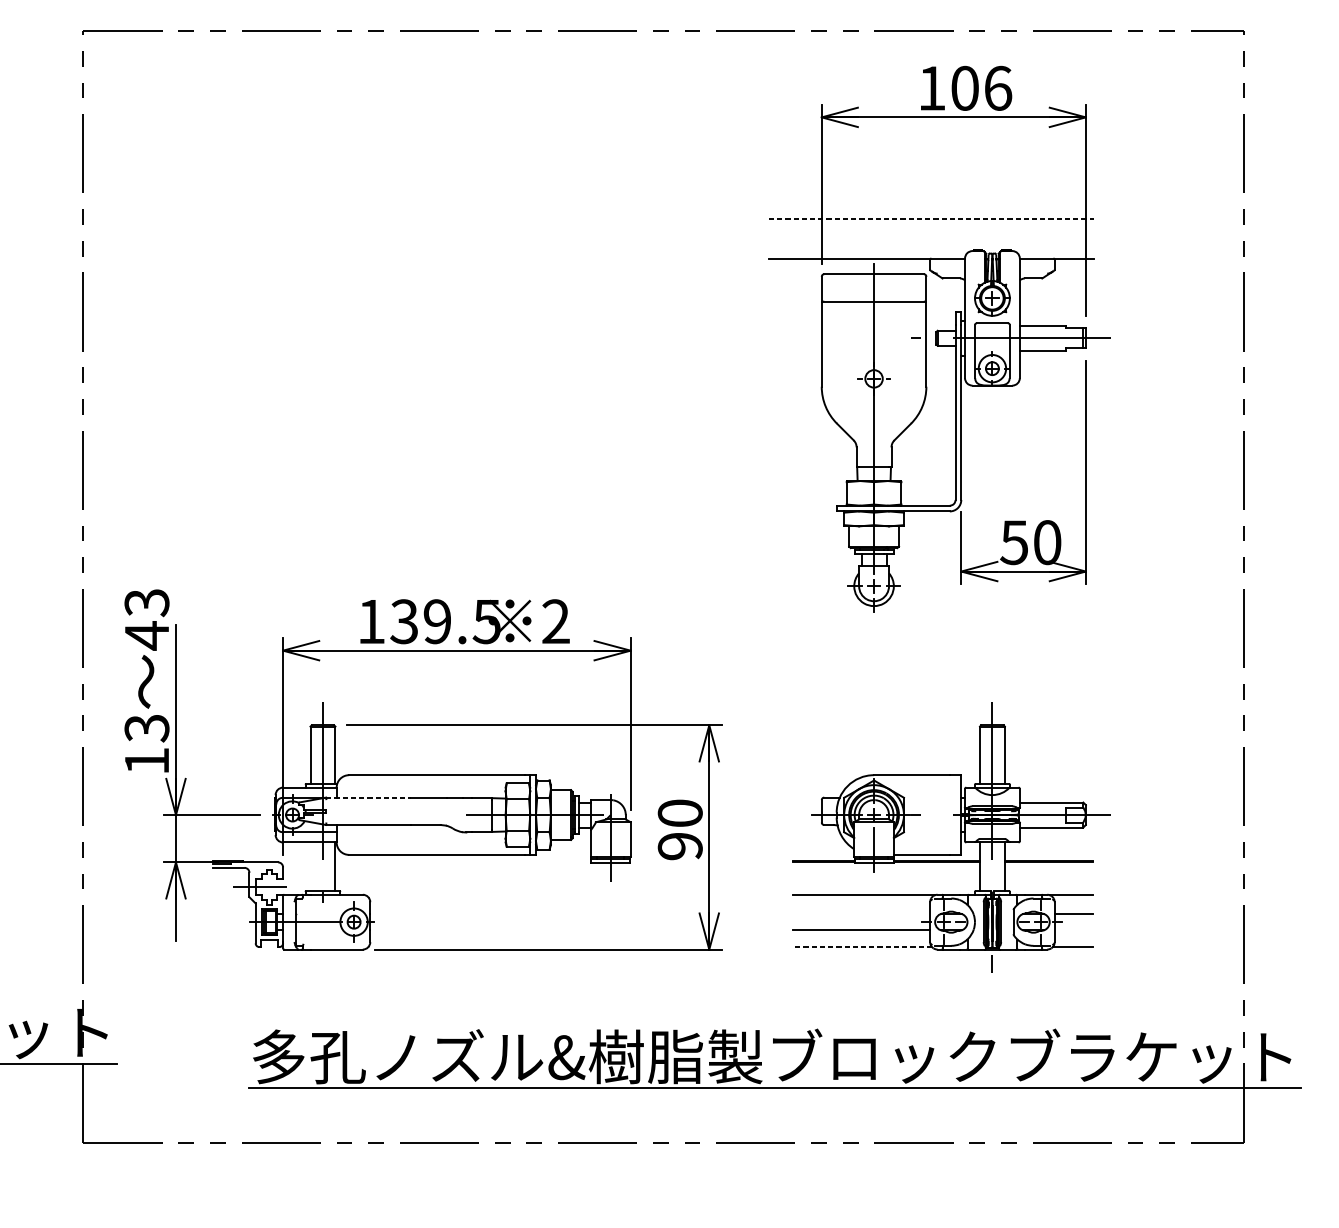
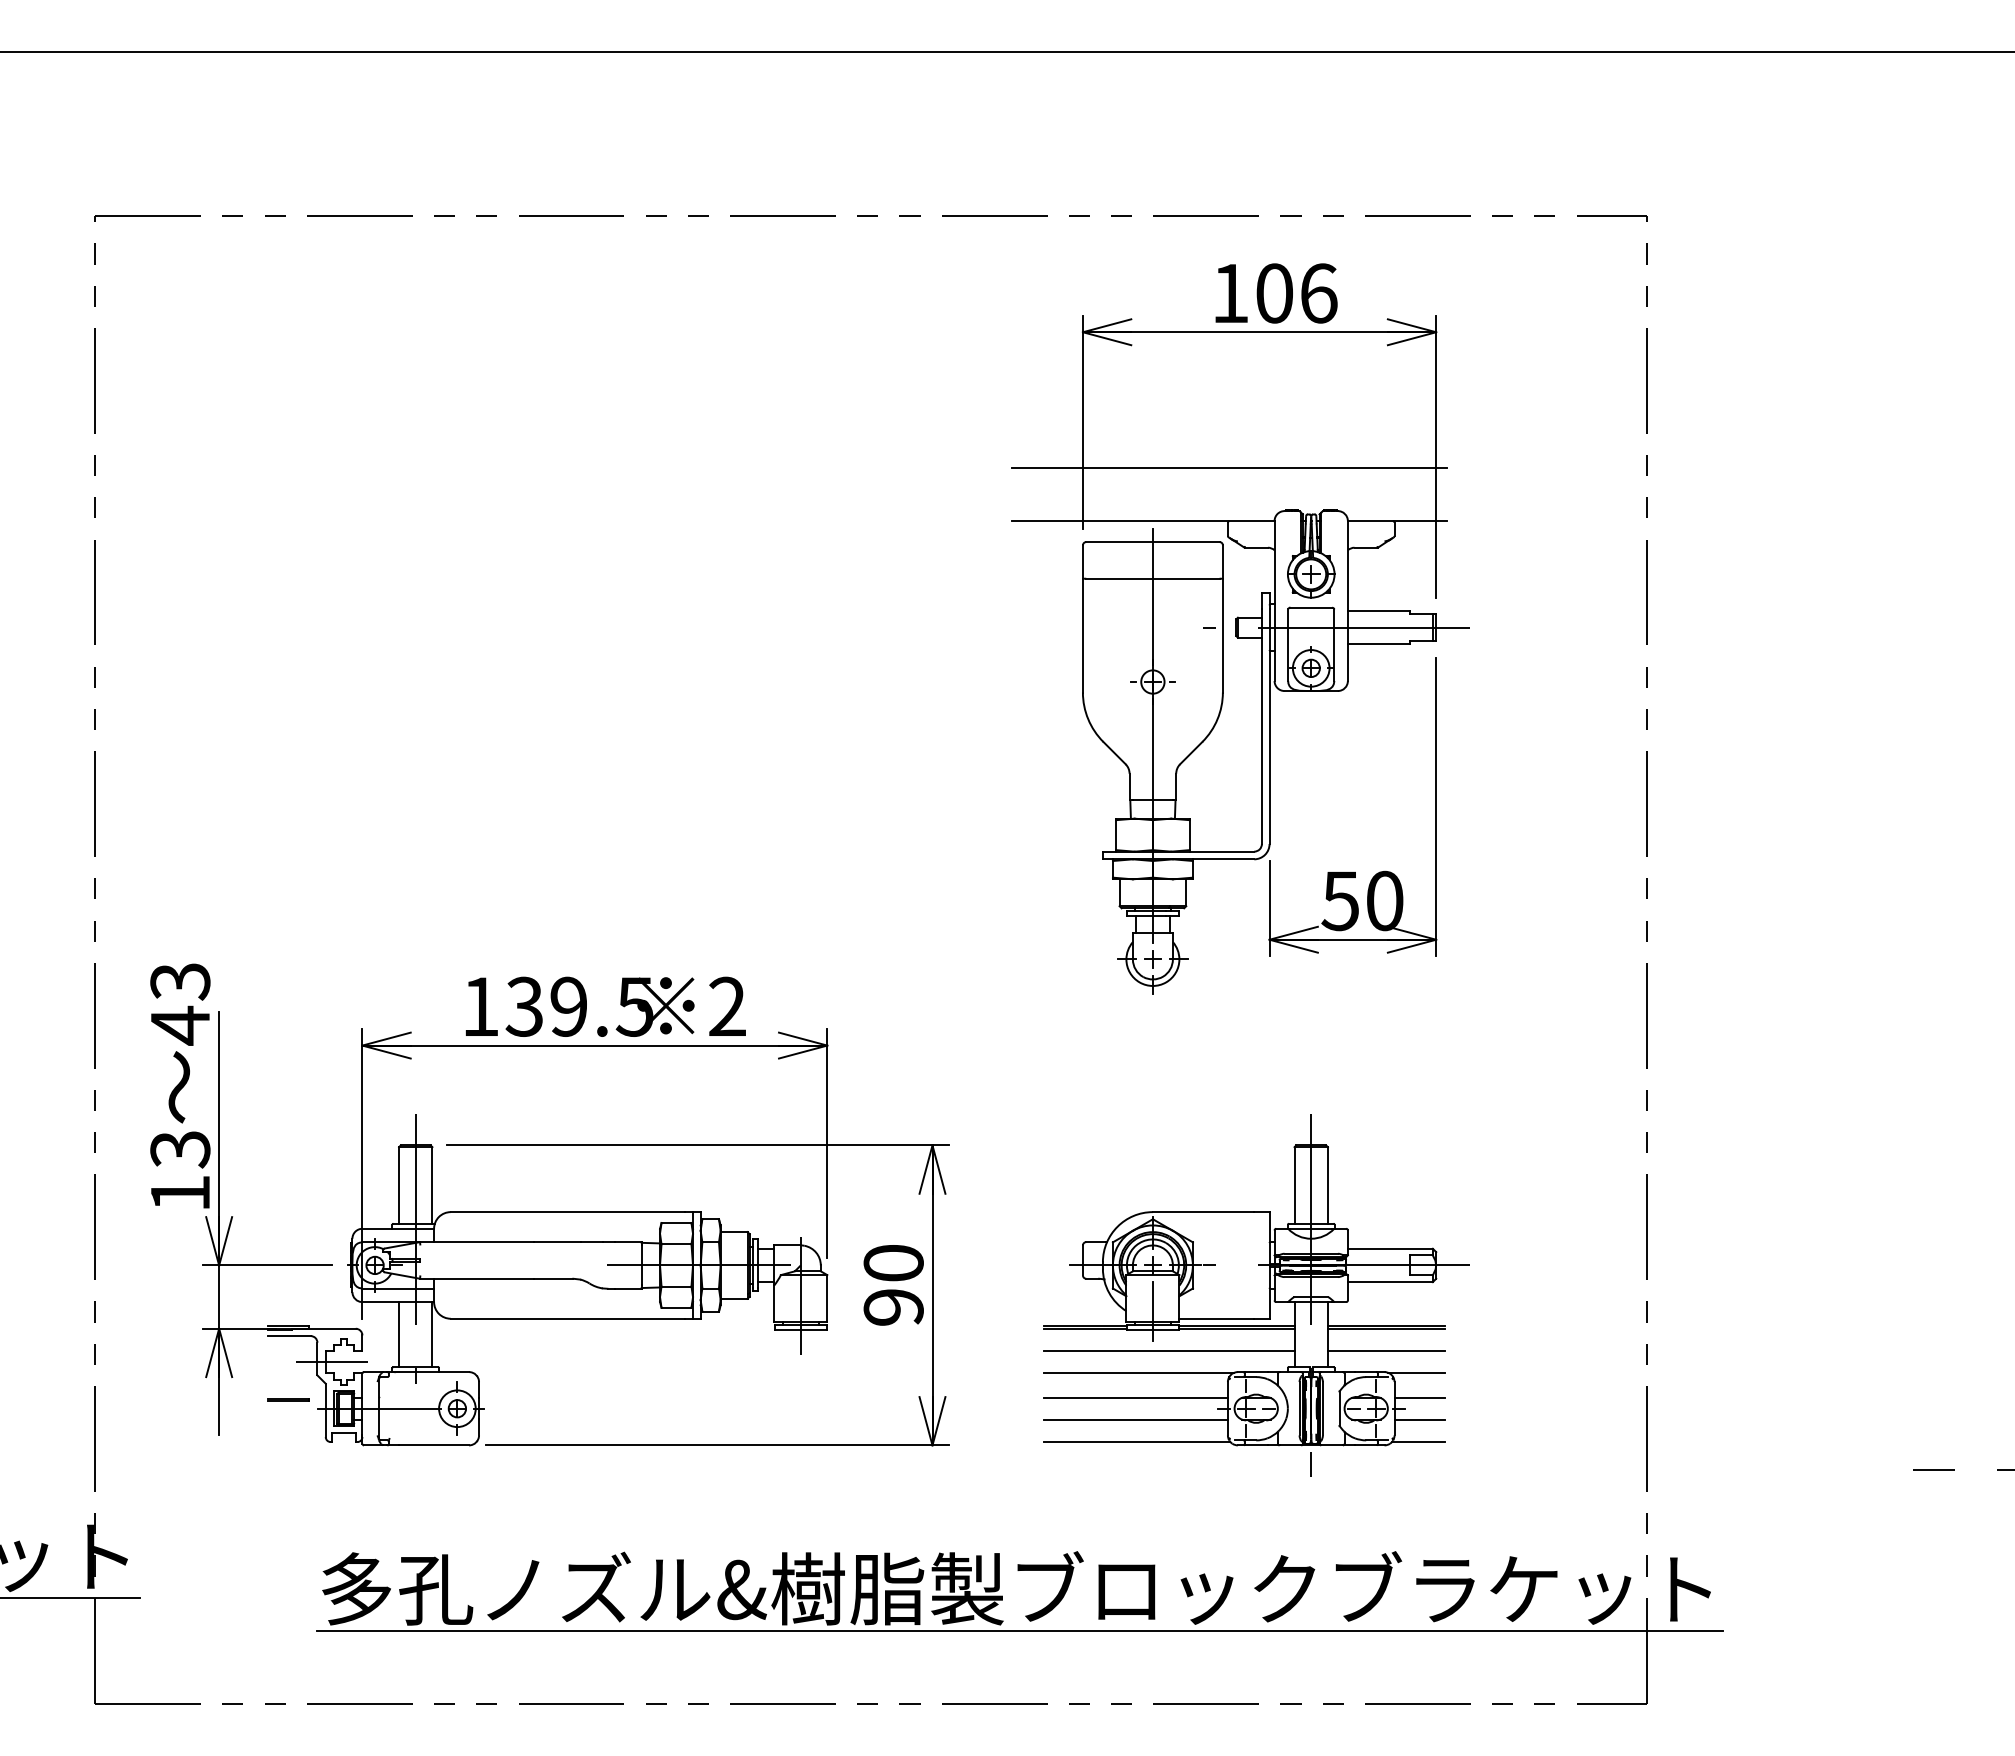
line: (932, 218) -> (1230, 467), dashed -> solid
line: (368, 797) -> (476, 1242), dashed -> solid
line: (310, 866) -> (399, 1334), added
line: (886, 879) -> (1169, 1351), added
line: (1048, 879) -> (1386, 1351), added
line: (861, 913) -> (1135, 1397), added
line: (227, 915) -> (288, 1399), added
line: (1073, 930) -> (1419, 1419), added
line: (861, 947) -> (1136, 1442), dashed -> solid

